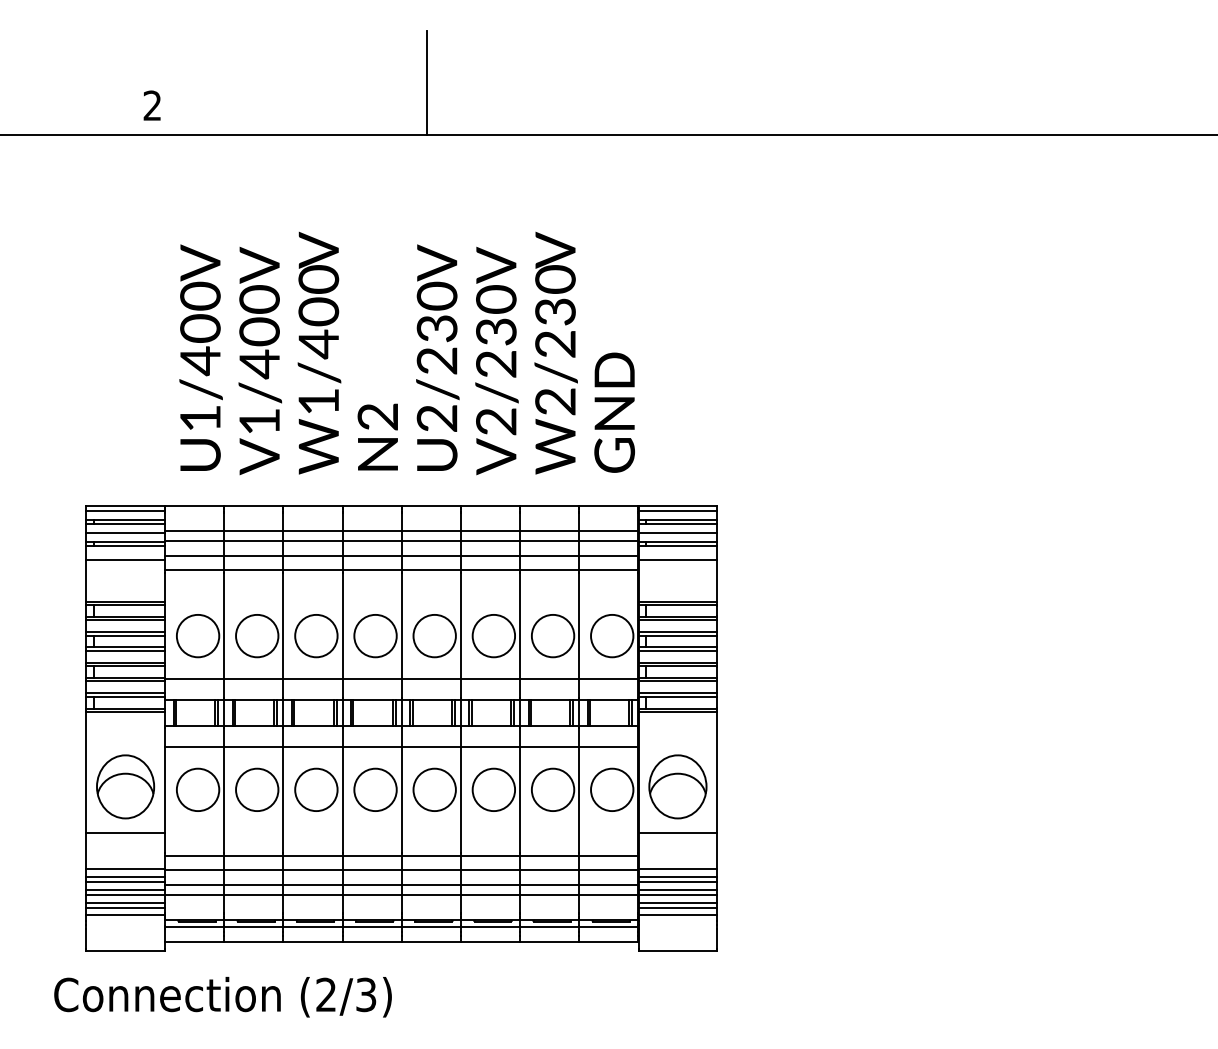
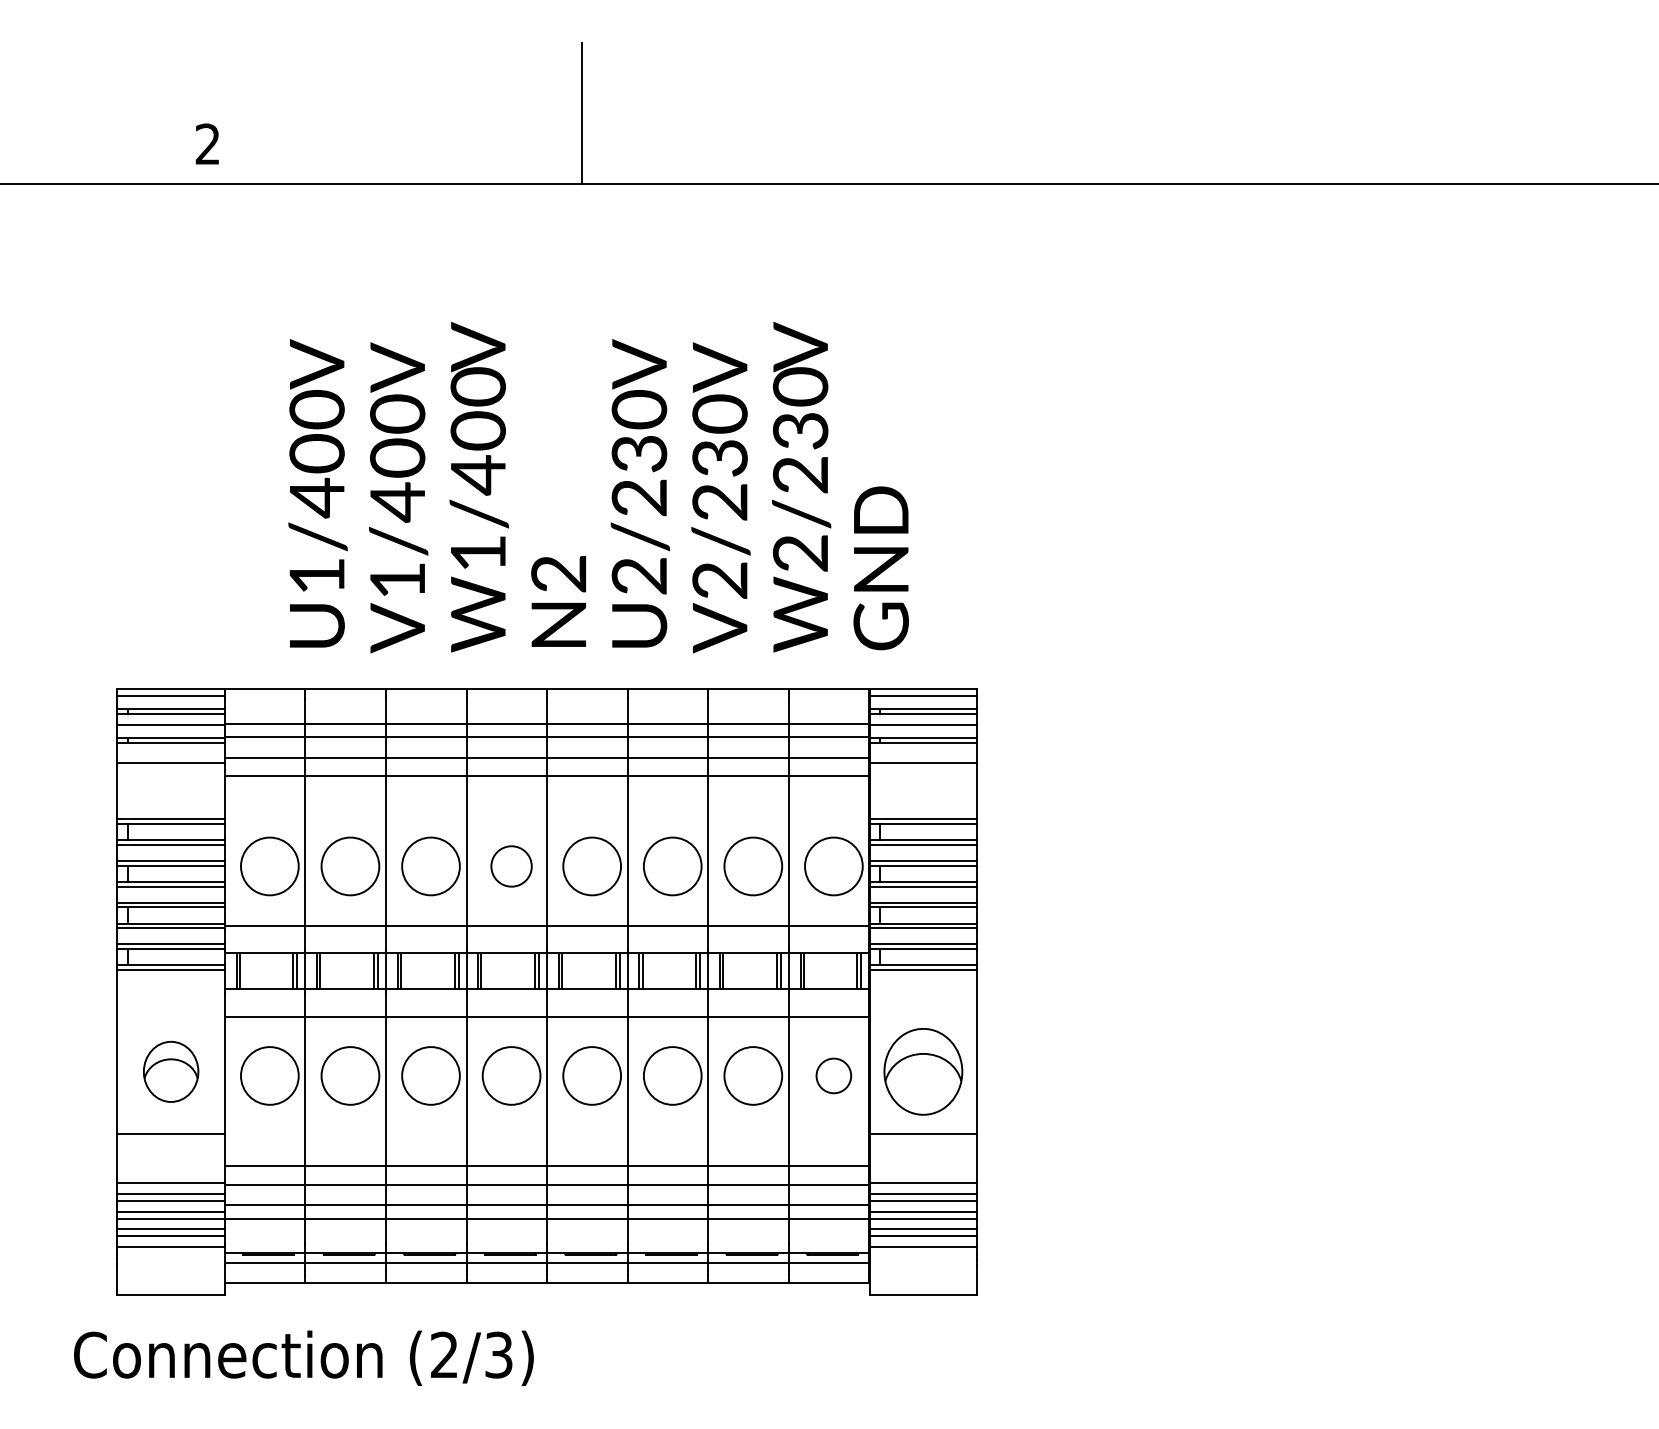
text: (407, 353) -> (598, 487), moved
circle: (375, 636) -> (511, 866), size x0.7
part: (125, 786) -> (170, 1071), size x0.7
circle: (611, 789) -> (833, 1075), size x0.6

